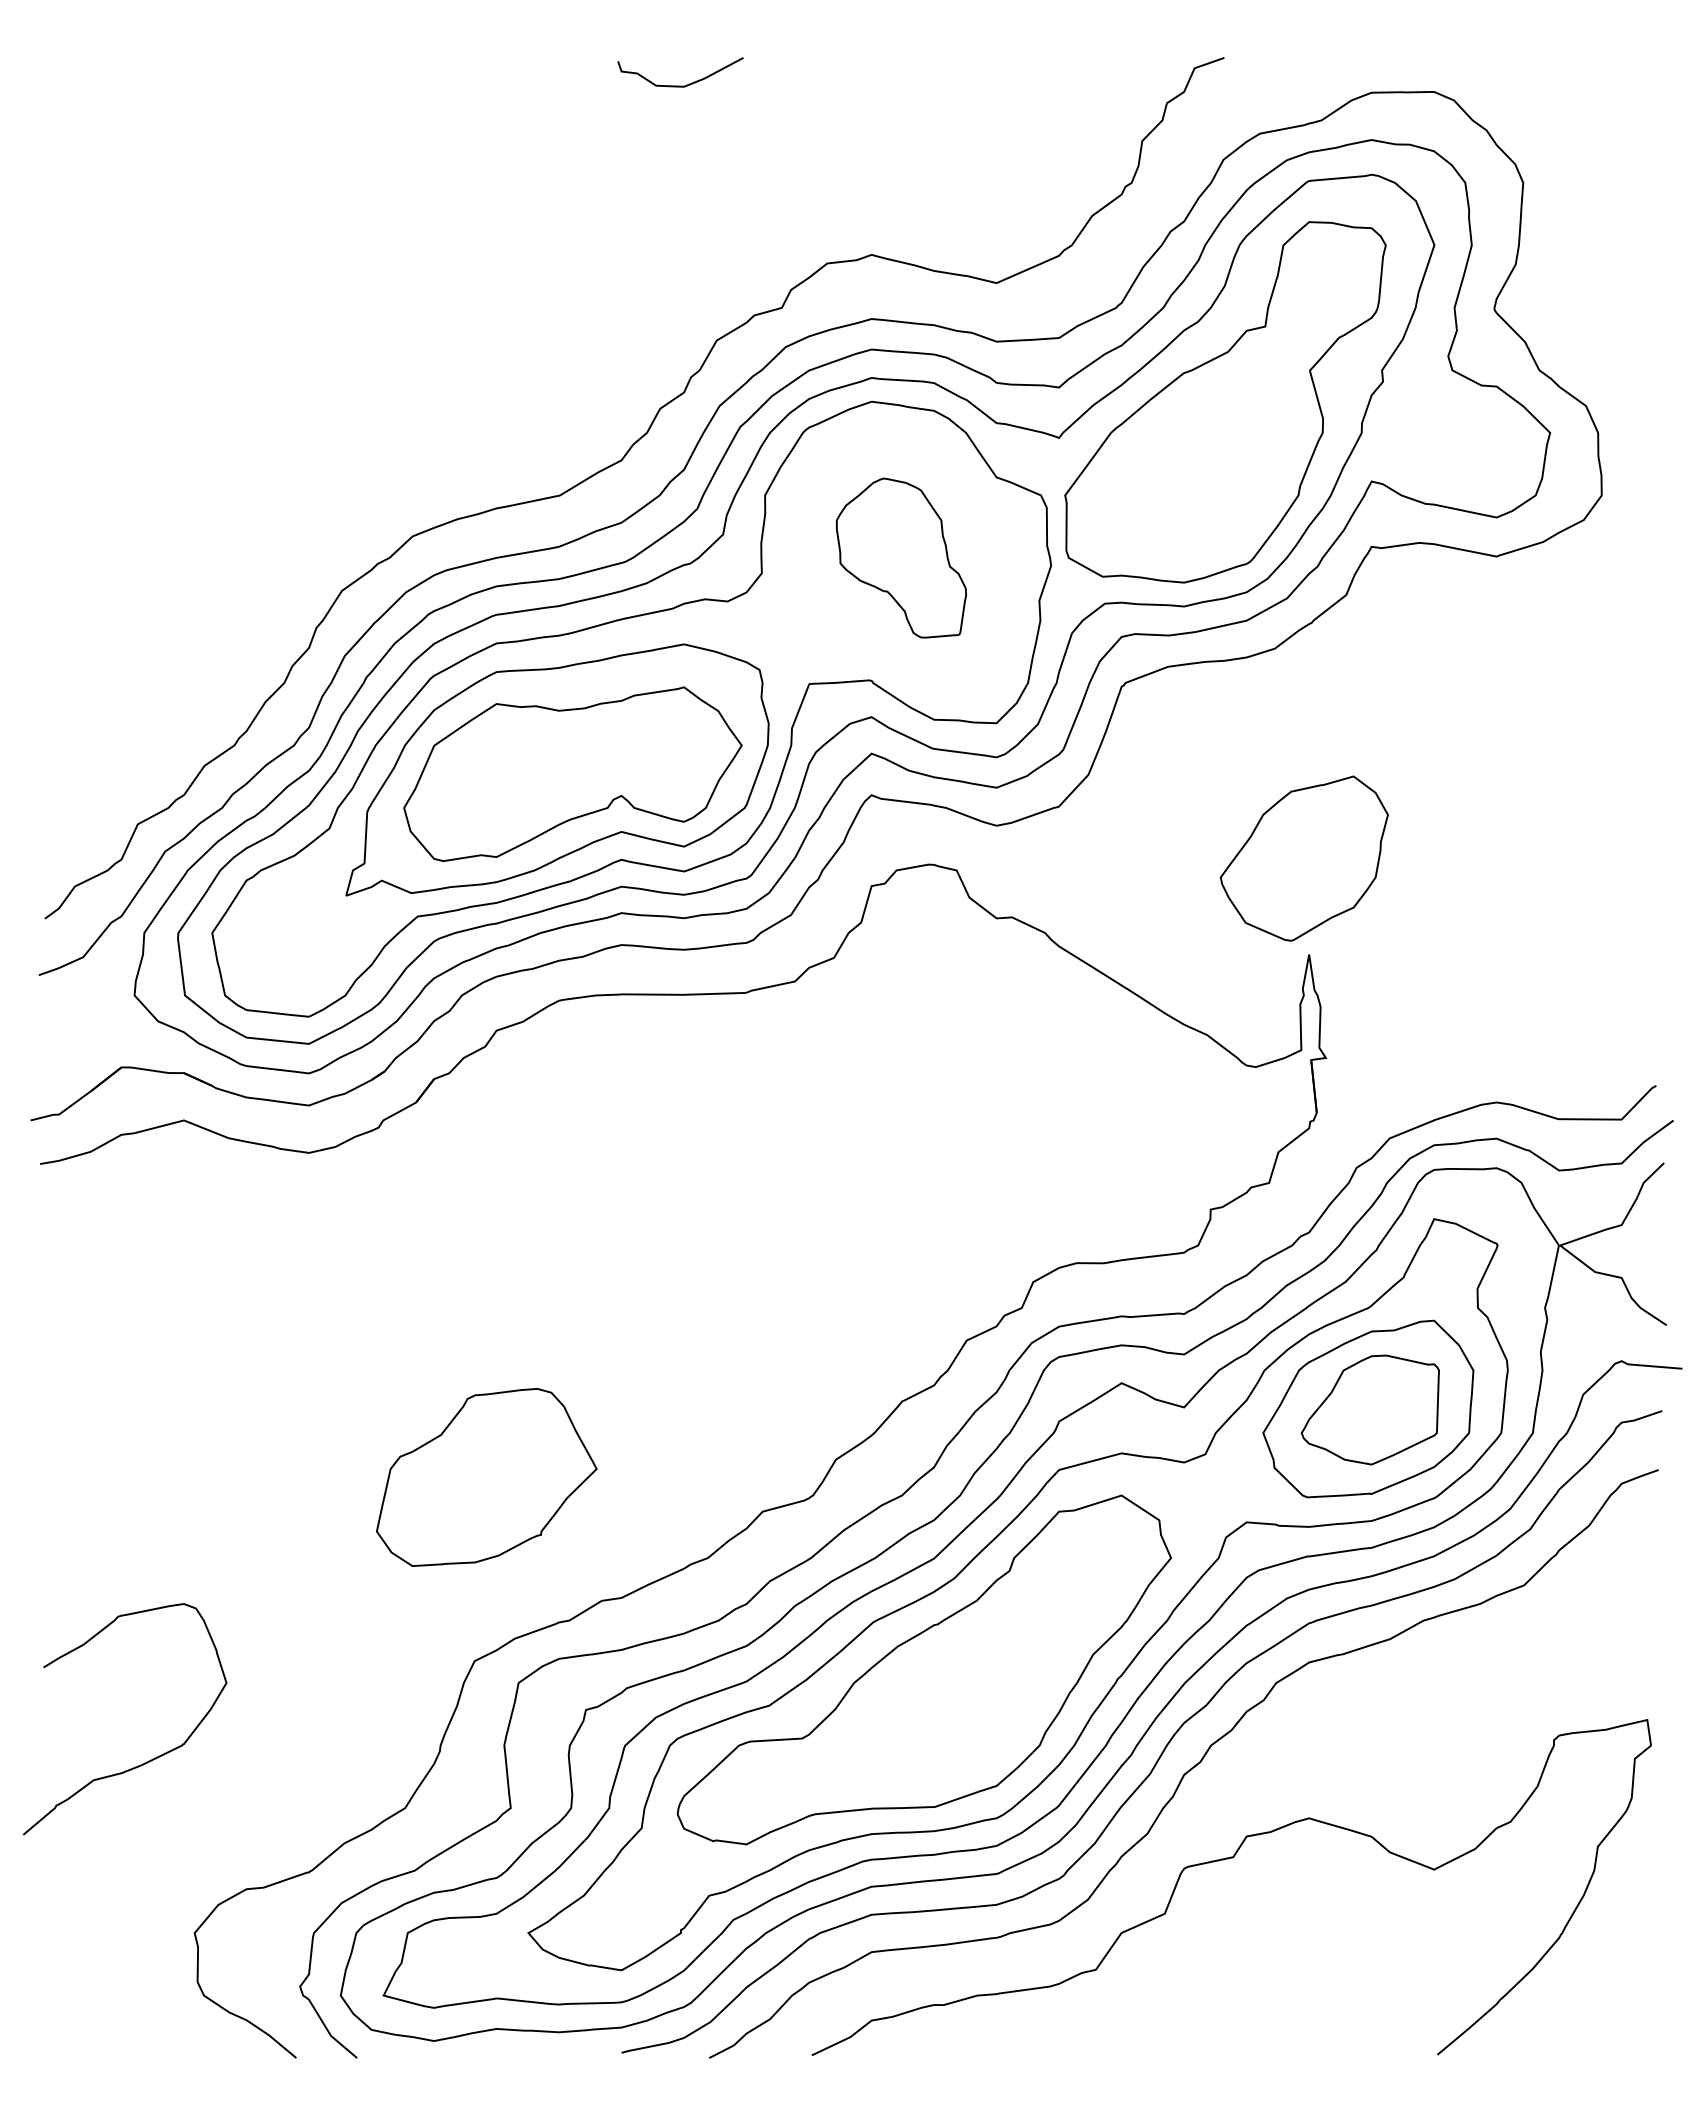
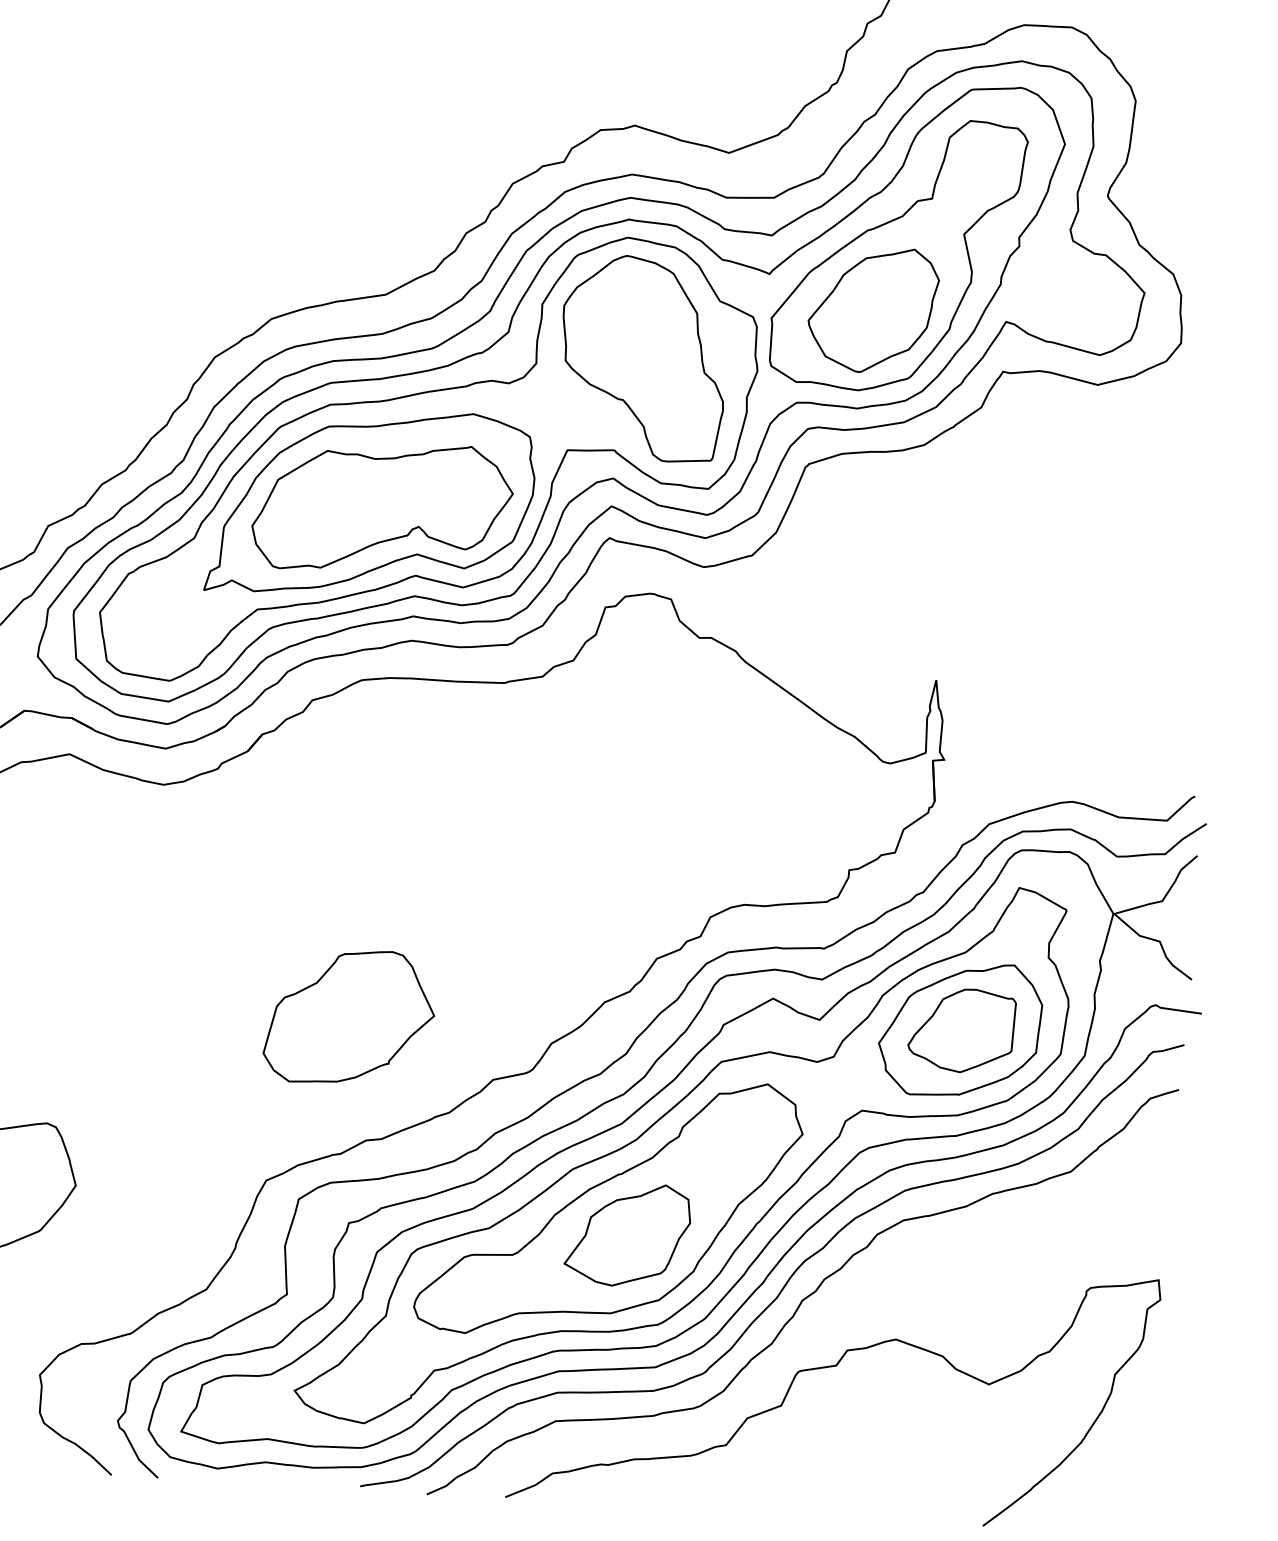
part: (901, 557) -> (643, 357), size x1.67
part: (1303, 858) -> (872, 309), moved
part: (486, 1477) -> (349, 1017), moved
part: (950, 1702) -> (627, 1234), added

